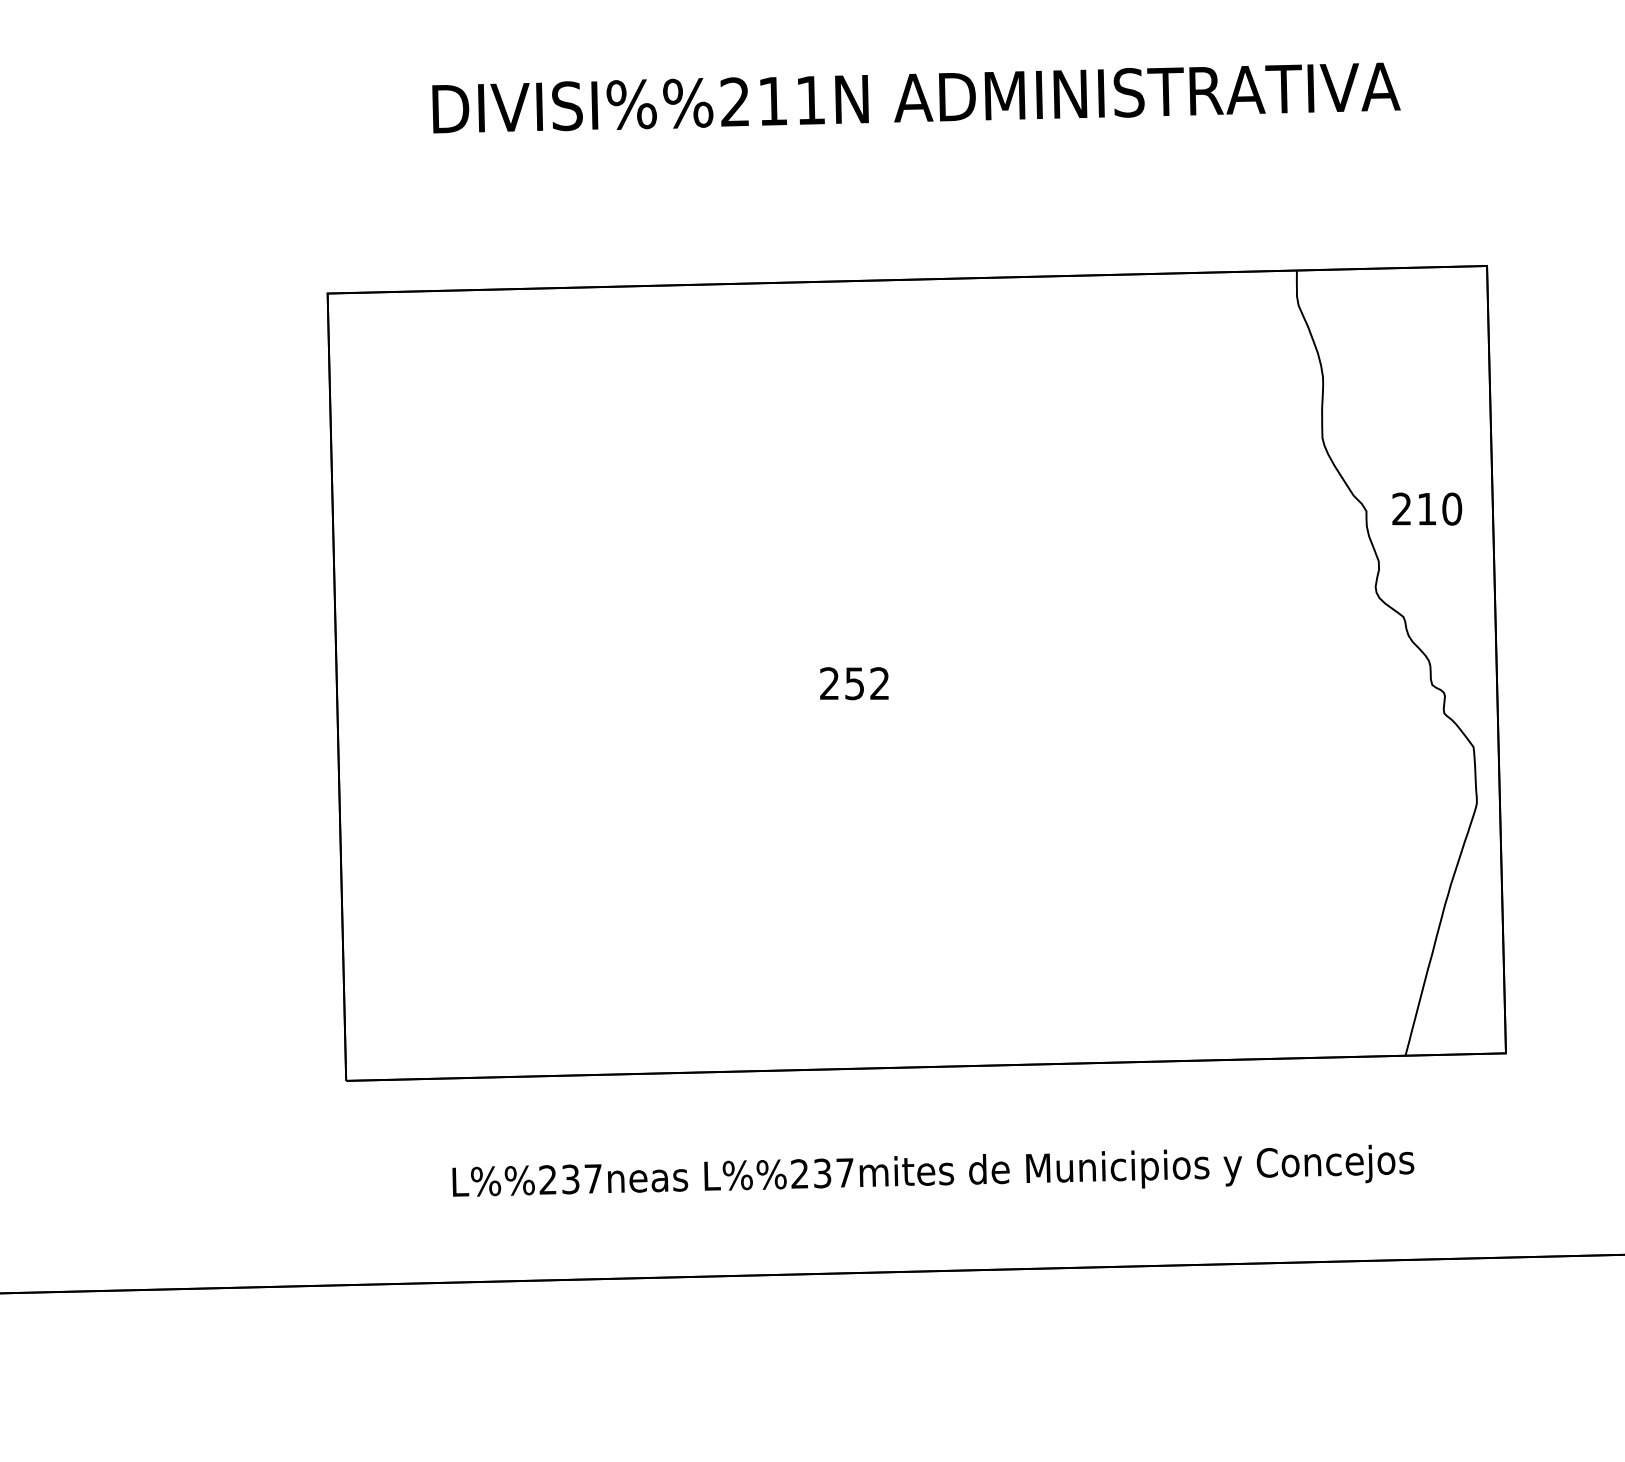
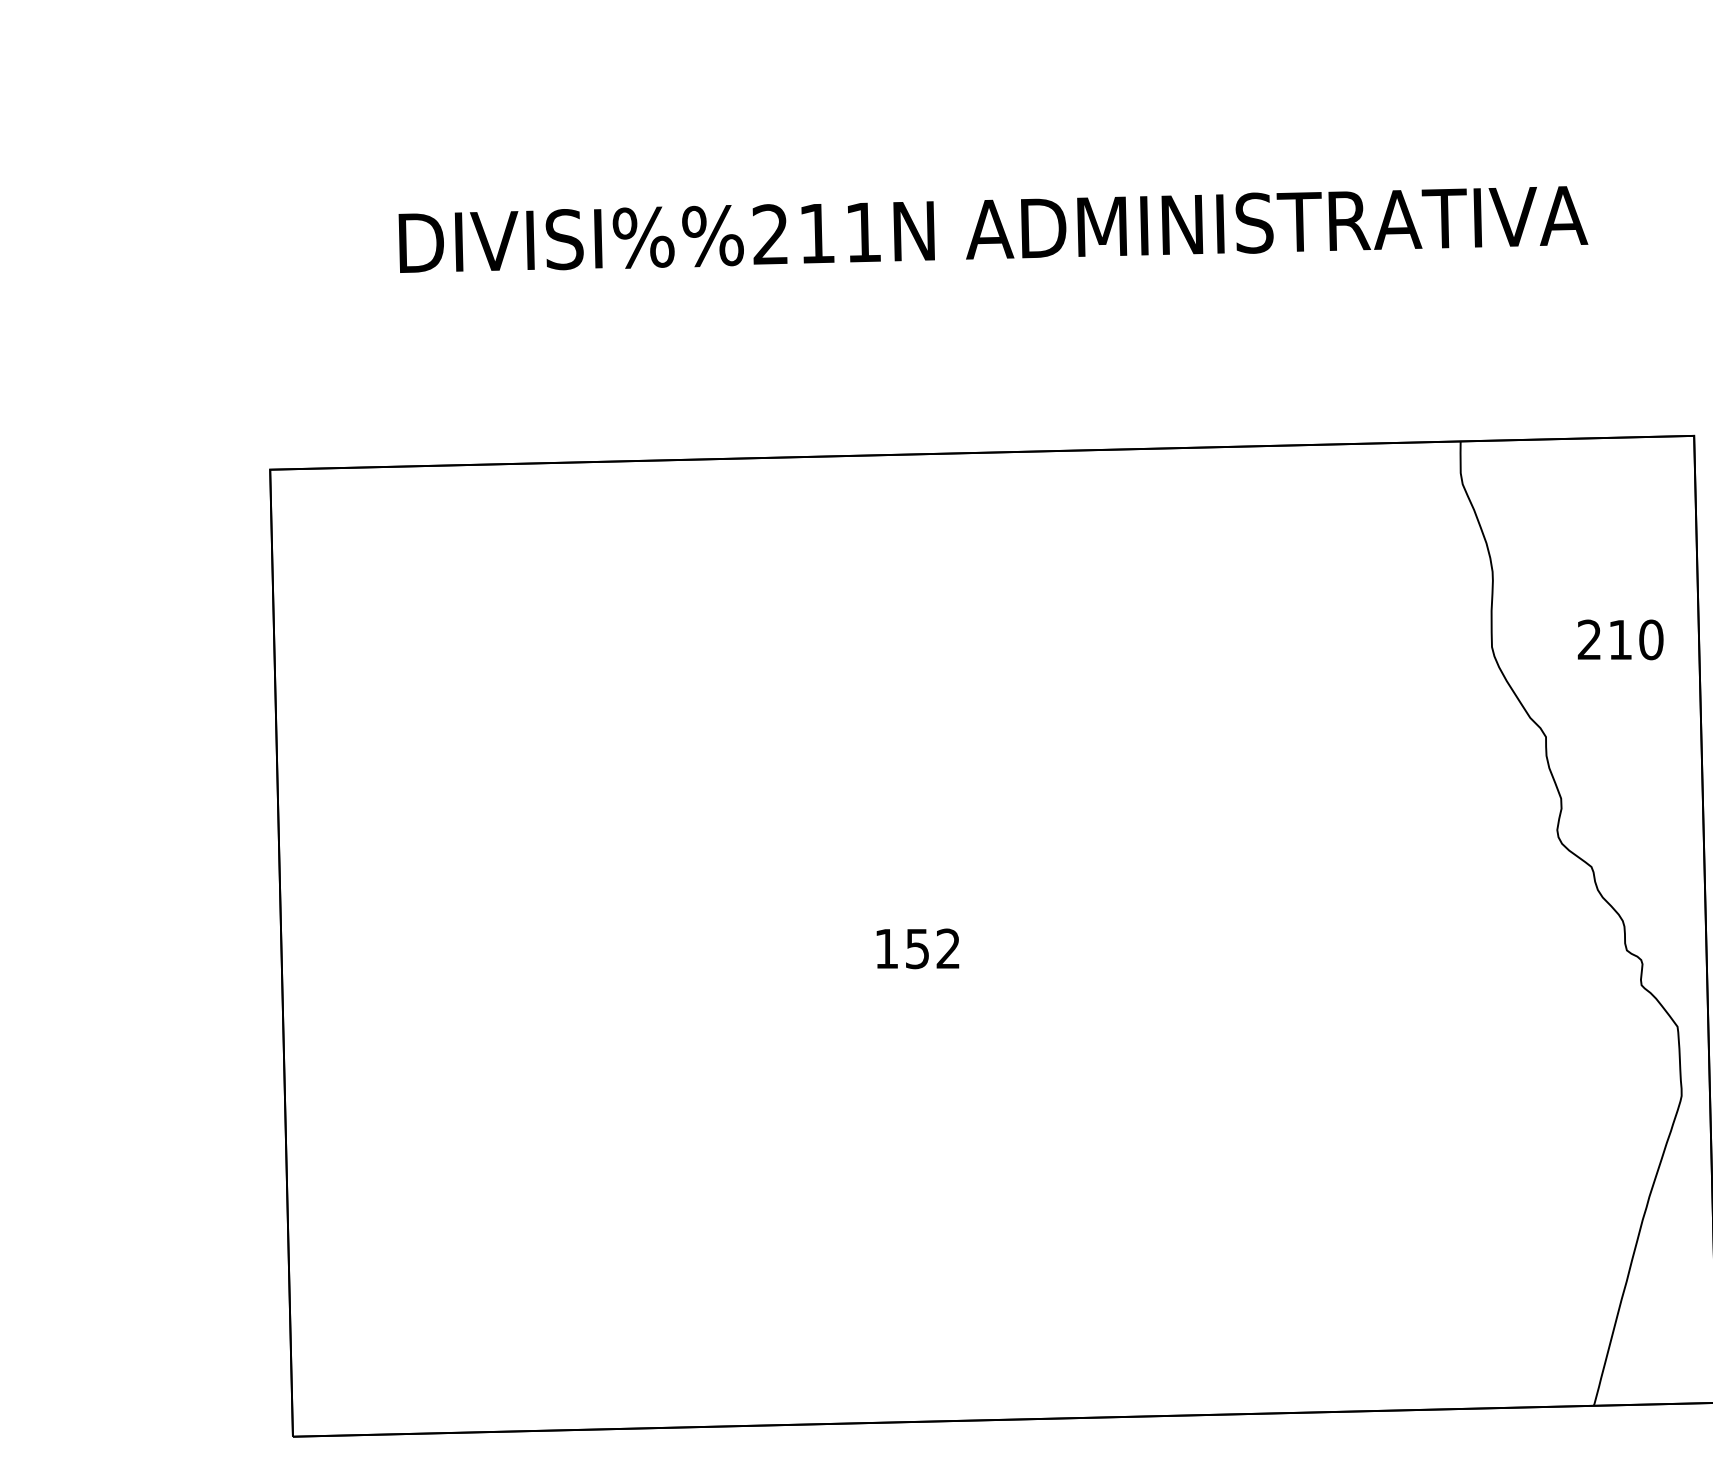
text: (1427, 508) -> (1621, 639), moved
text: (829, 683) -> (886, 948), 252 -> 152

